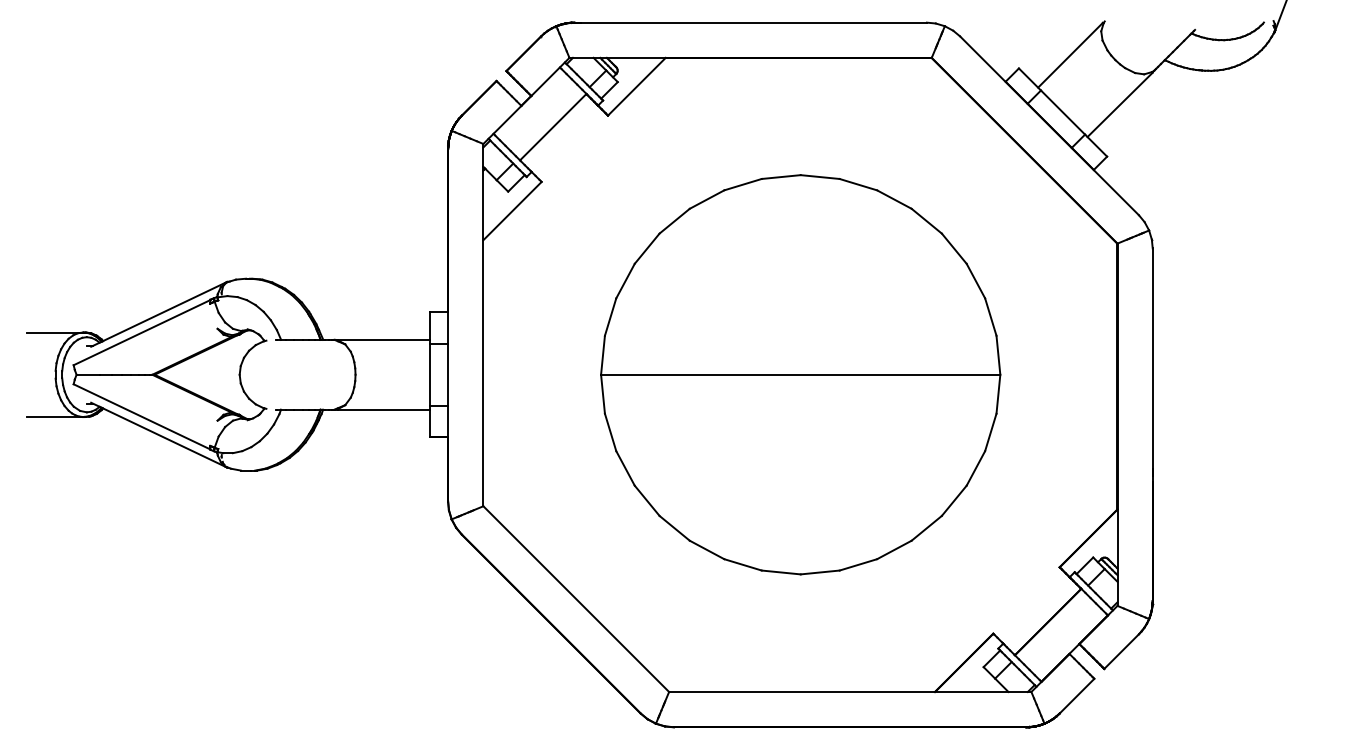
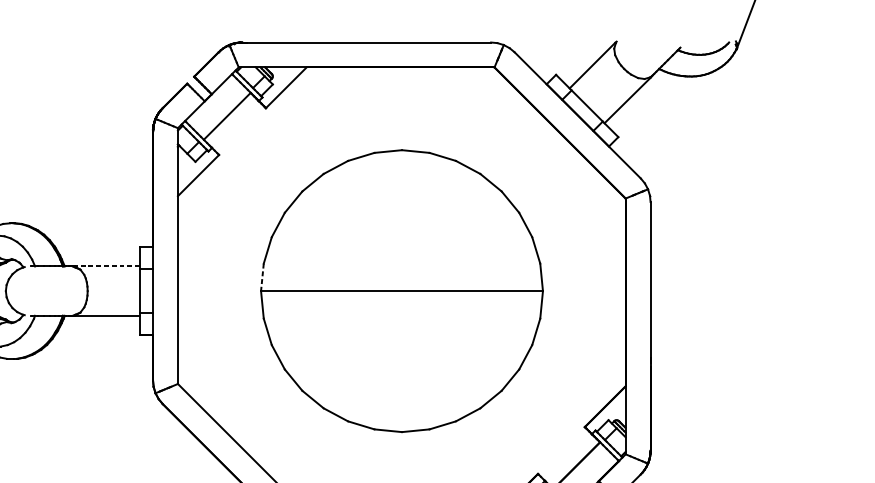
line: (383, 339) -> (107, 266), solid -> dashed
line: (603, 355) -> (262, 277), solid -> dashed

